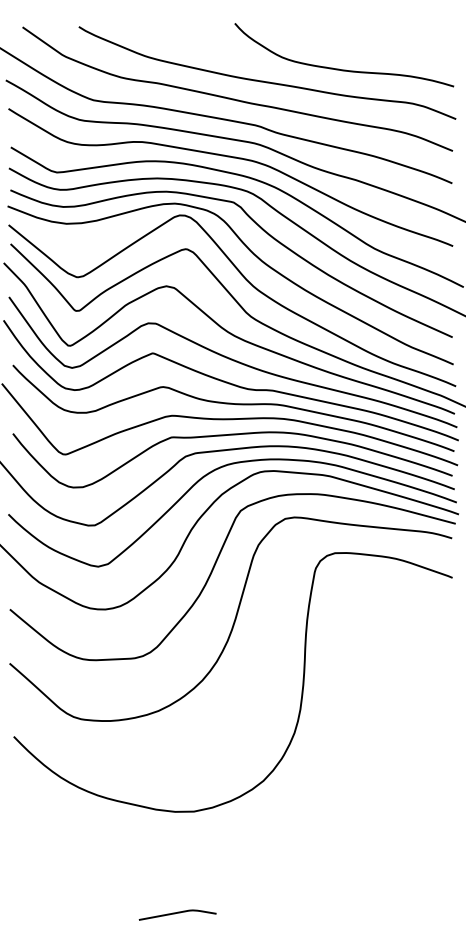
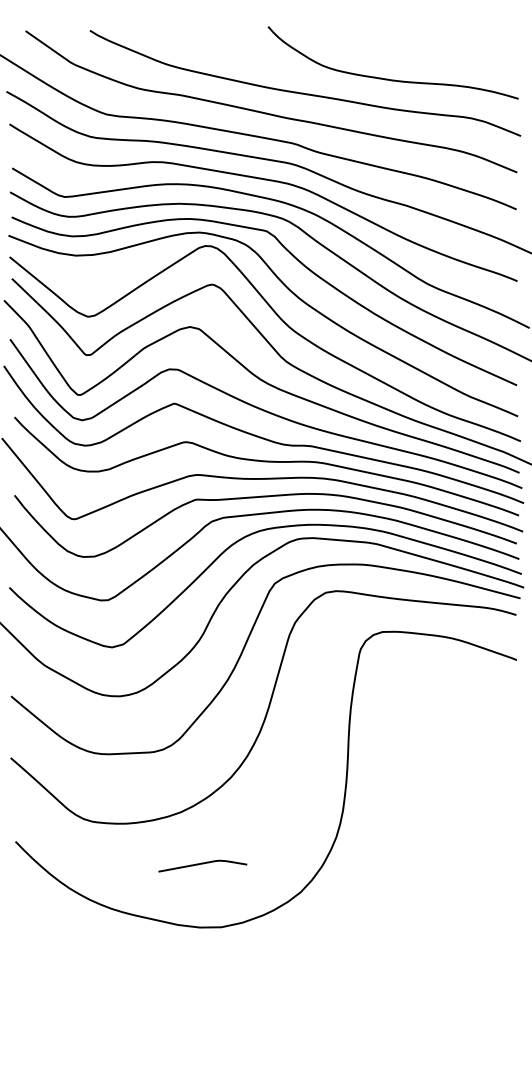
curve: (177, 913) -> (202, 864), moved

